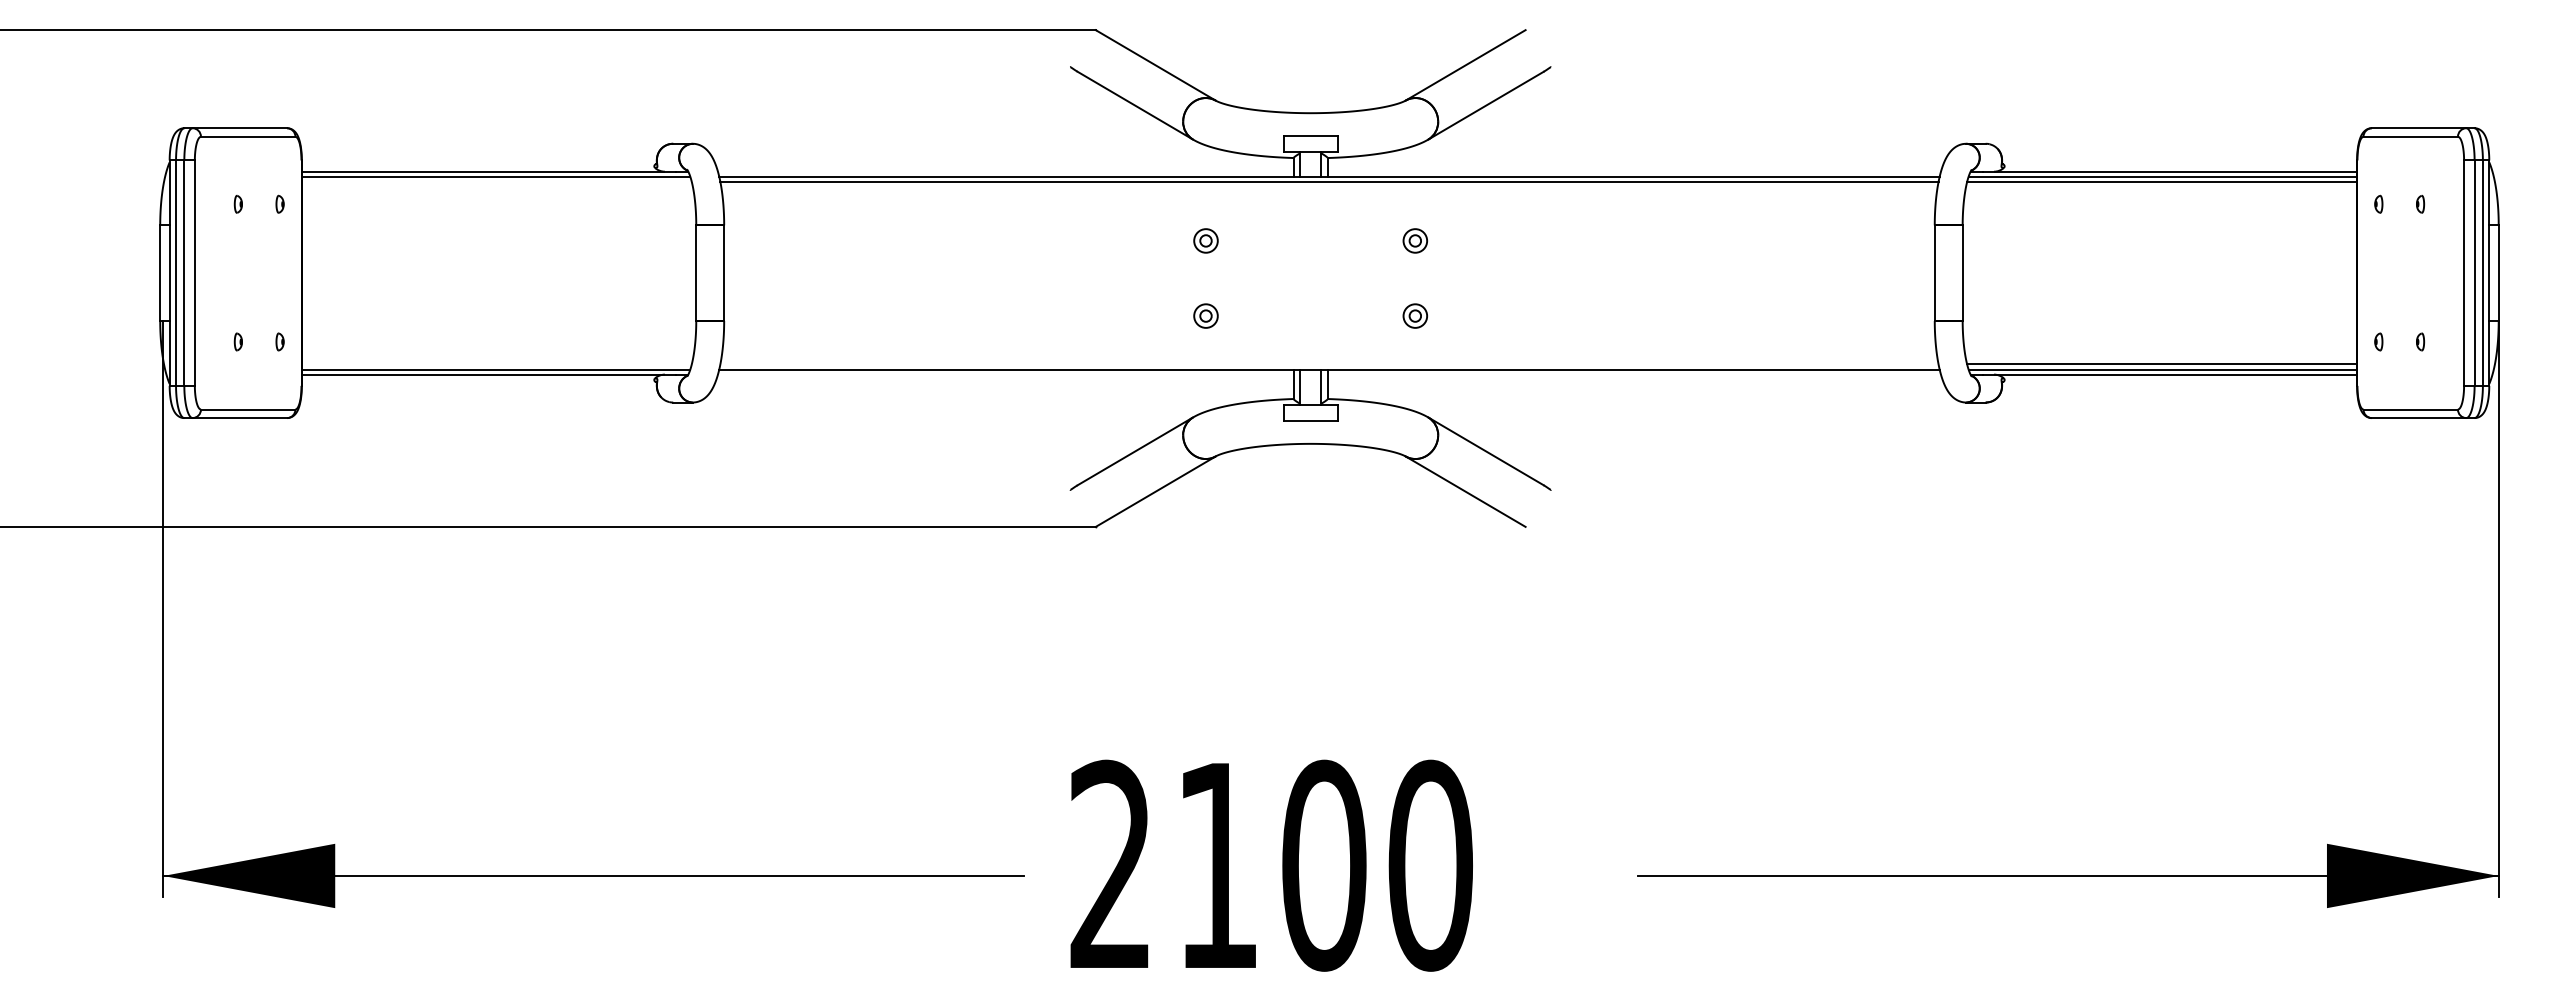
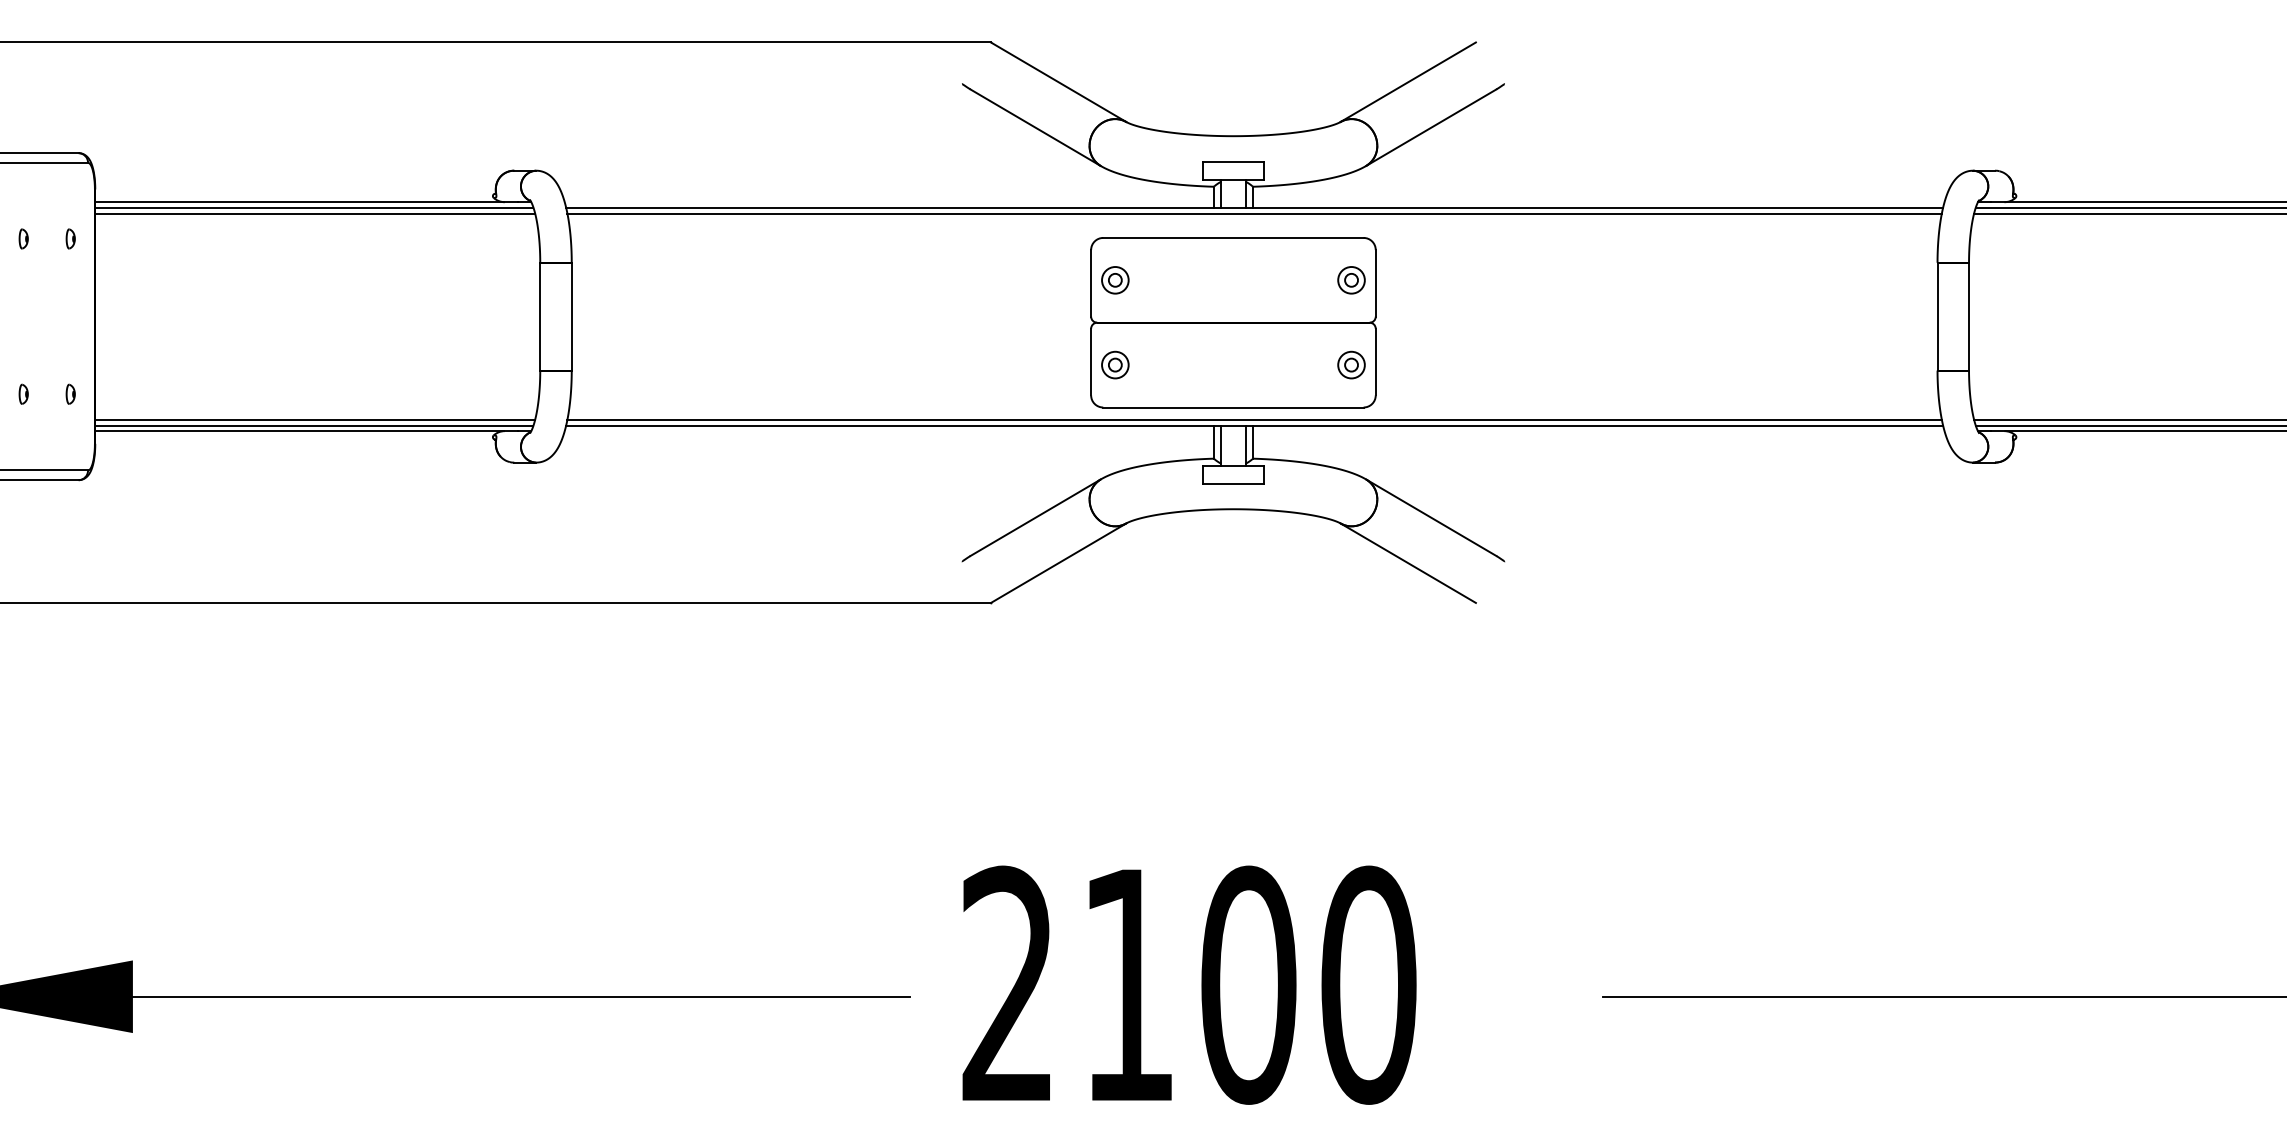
line: (496, 181) -> (314, 213), added
part: (1310, 278) -> (1233, 322), added
line: (496, 364) -> (314, 419), added
line: (1329, 364) -> (1254, 419), added

